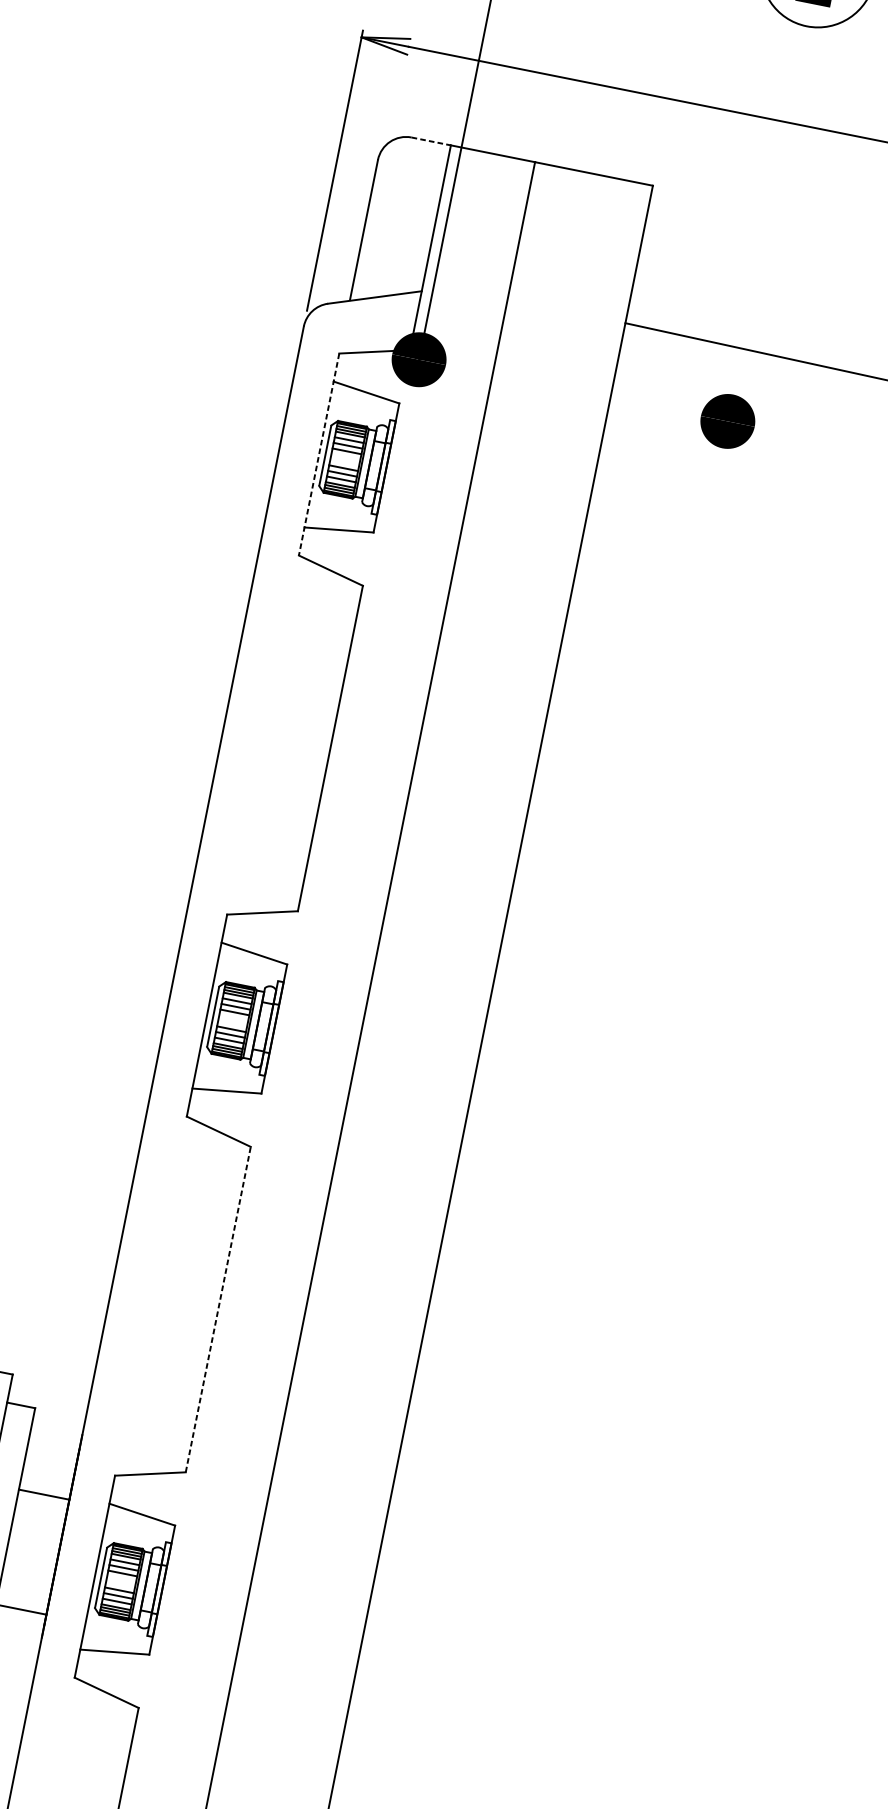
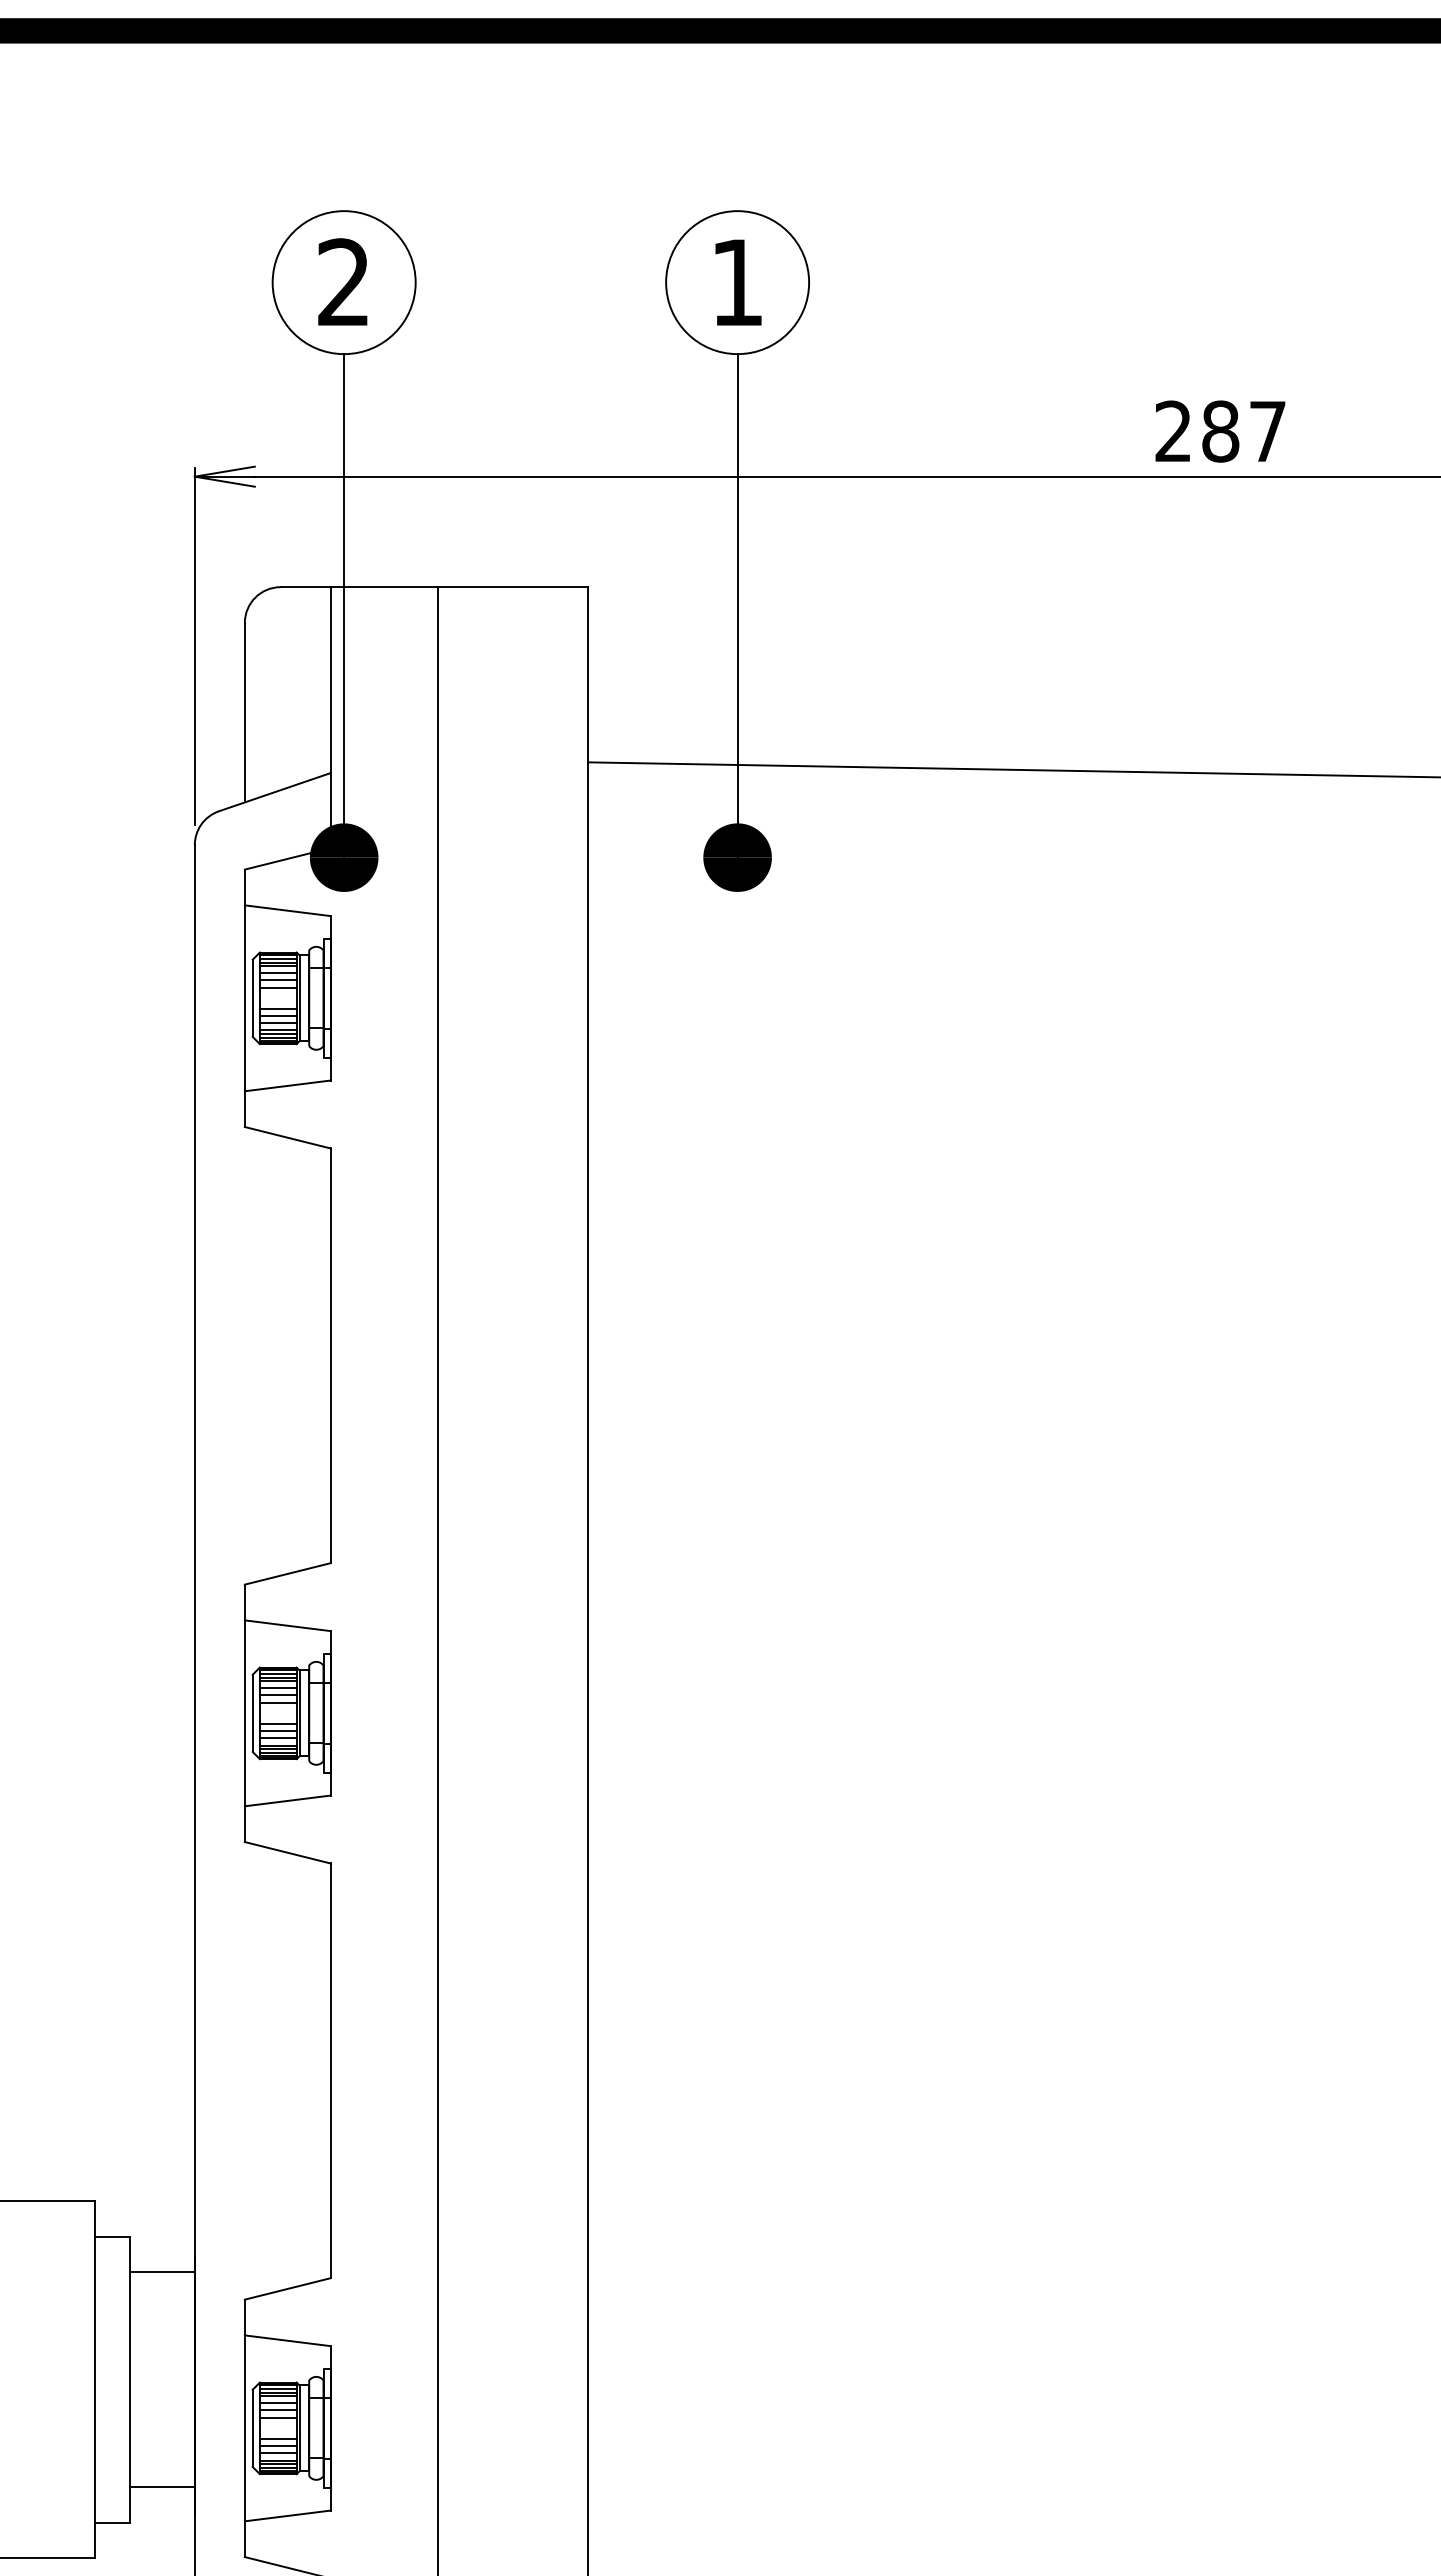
line: (431, 141) -> (306, 587), dashed -> solid
line: (767, 223) -> (737, 605), added
line: (318, 454) -> (244, 998), dashed -> solid
line: (218, 1309) -> (330, 2070), dashed -> solid
line: (44, 1494) -> (162, 2272), moved

